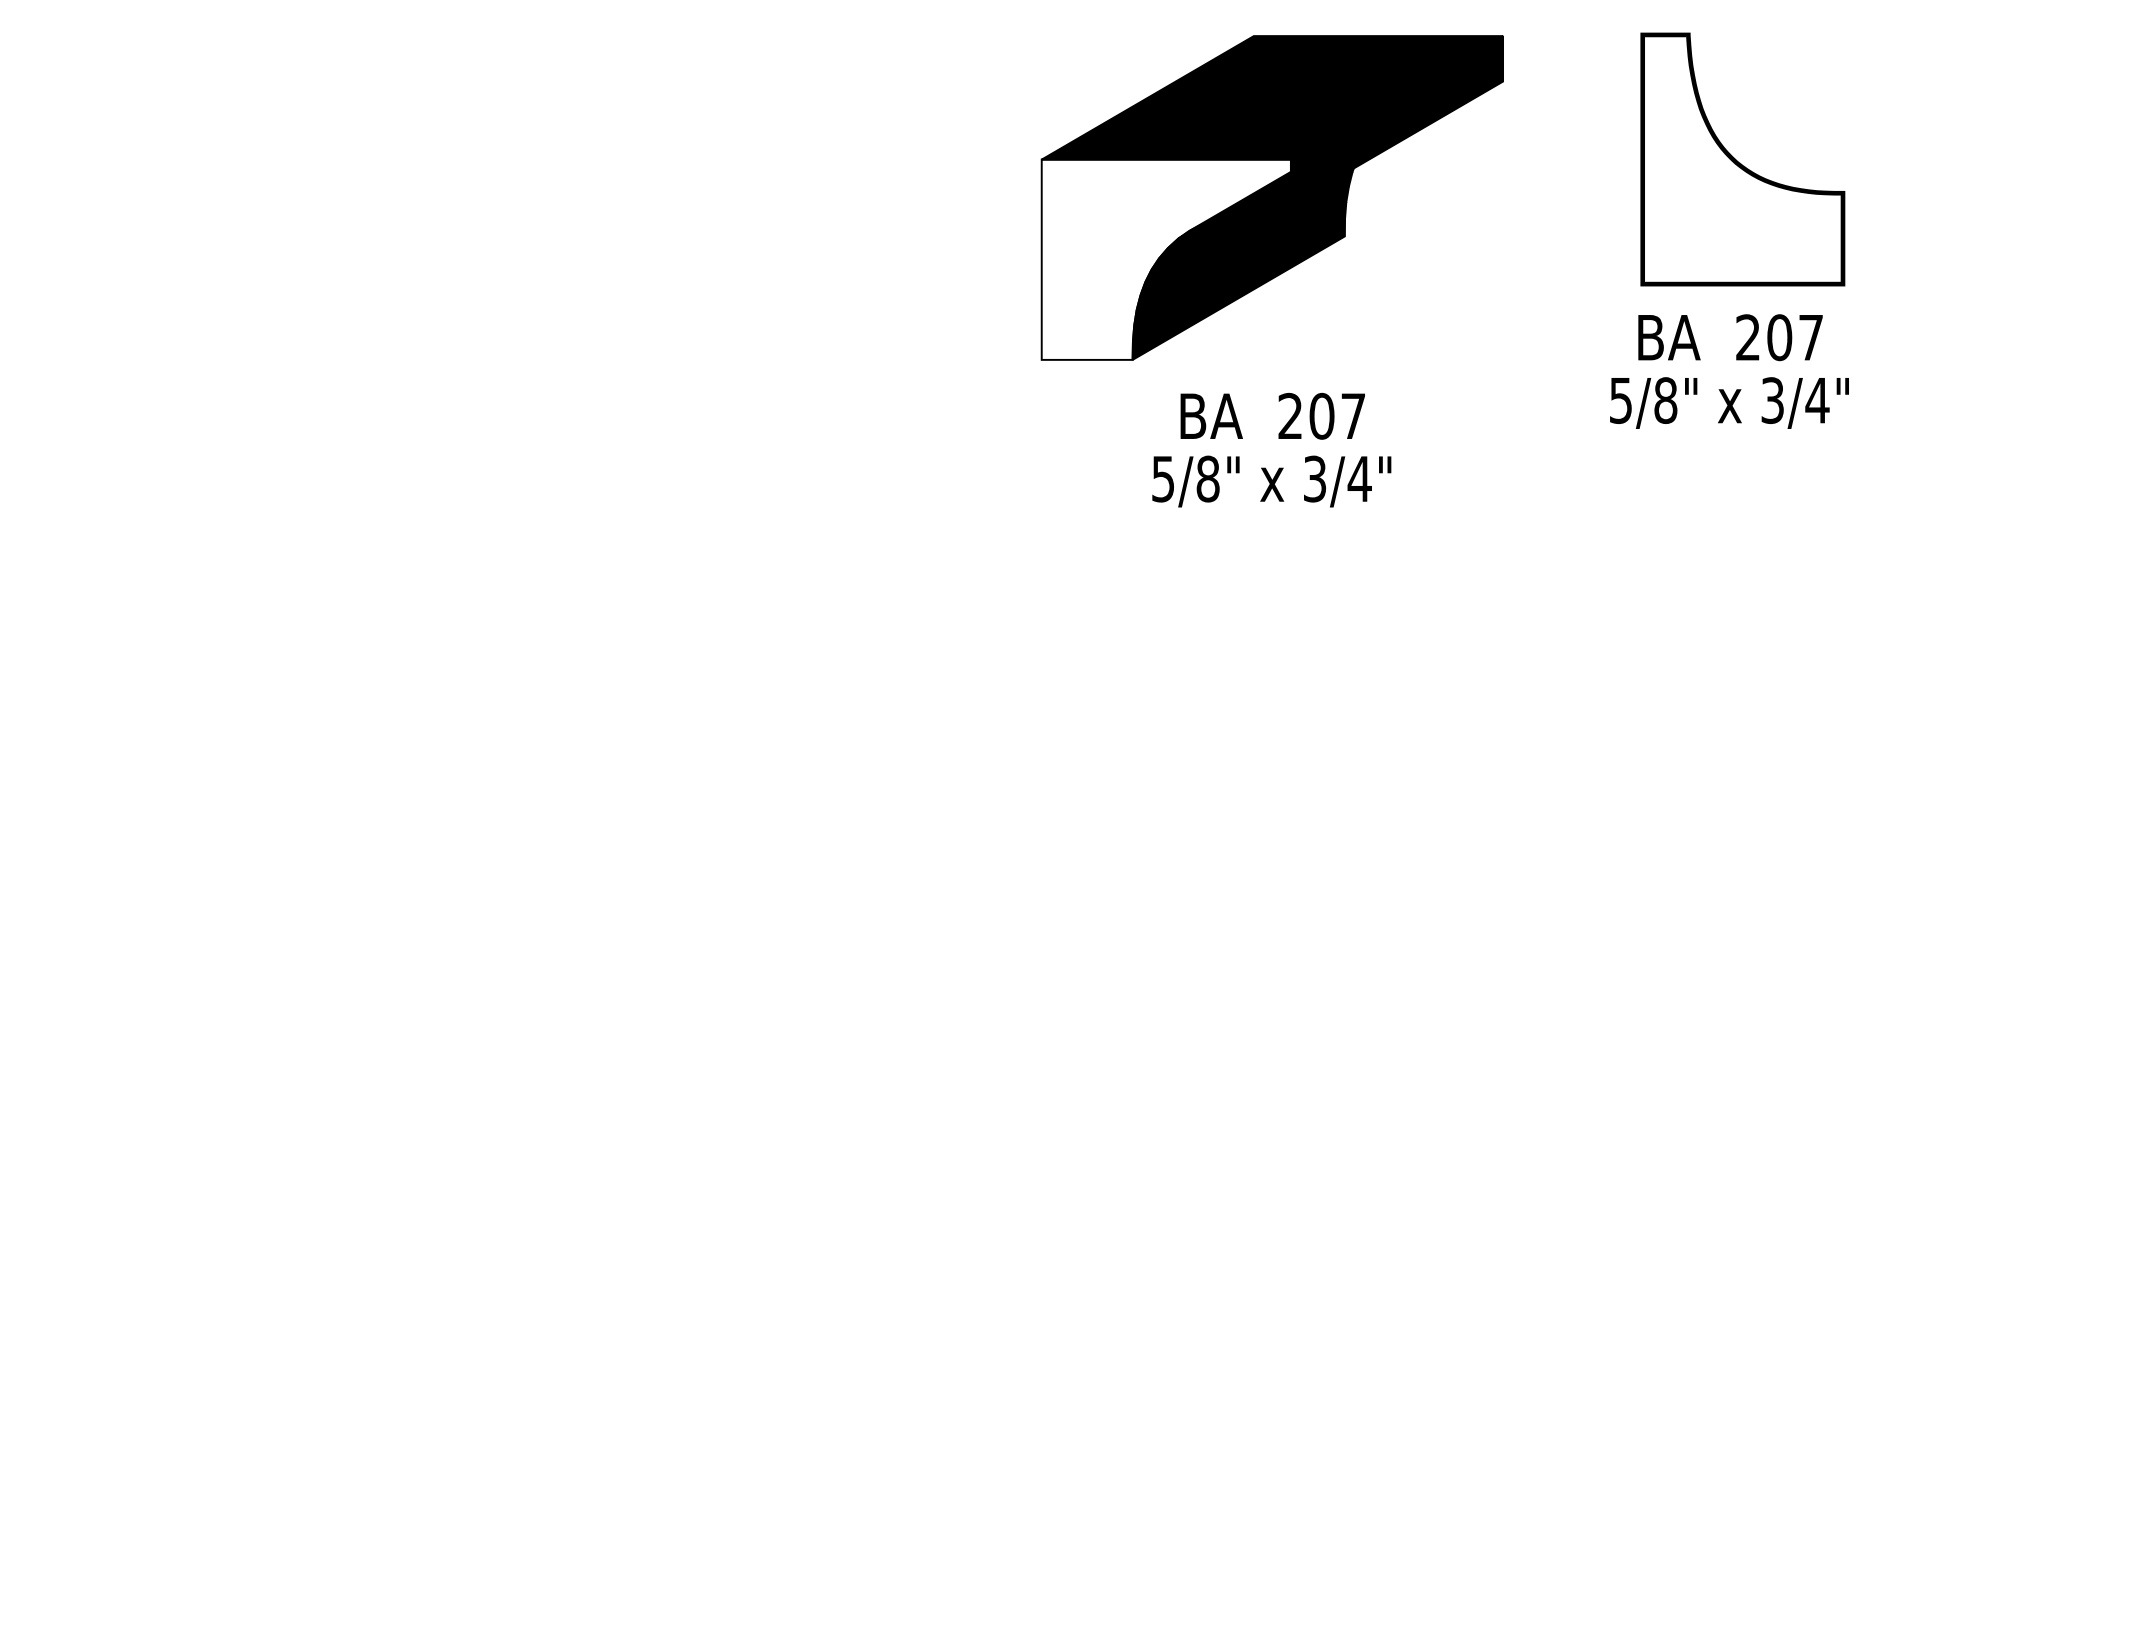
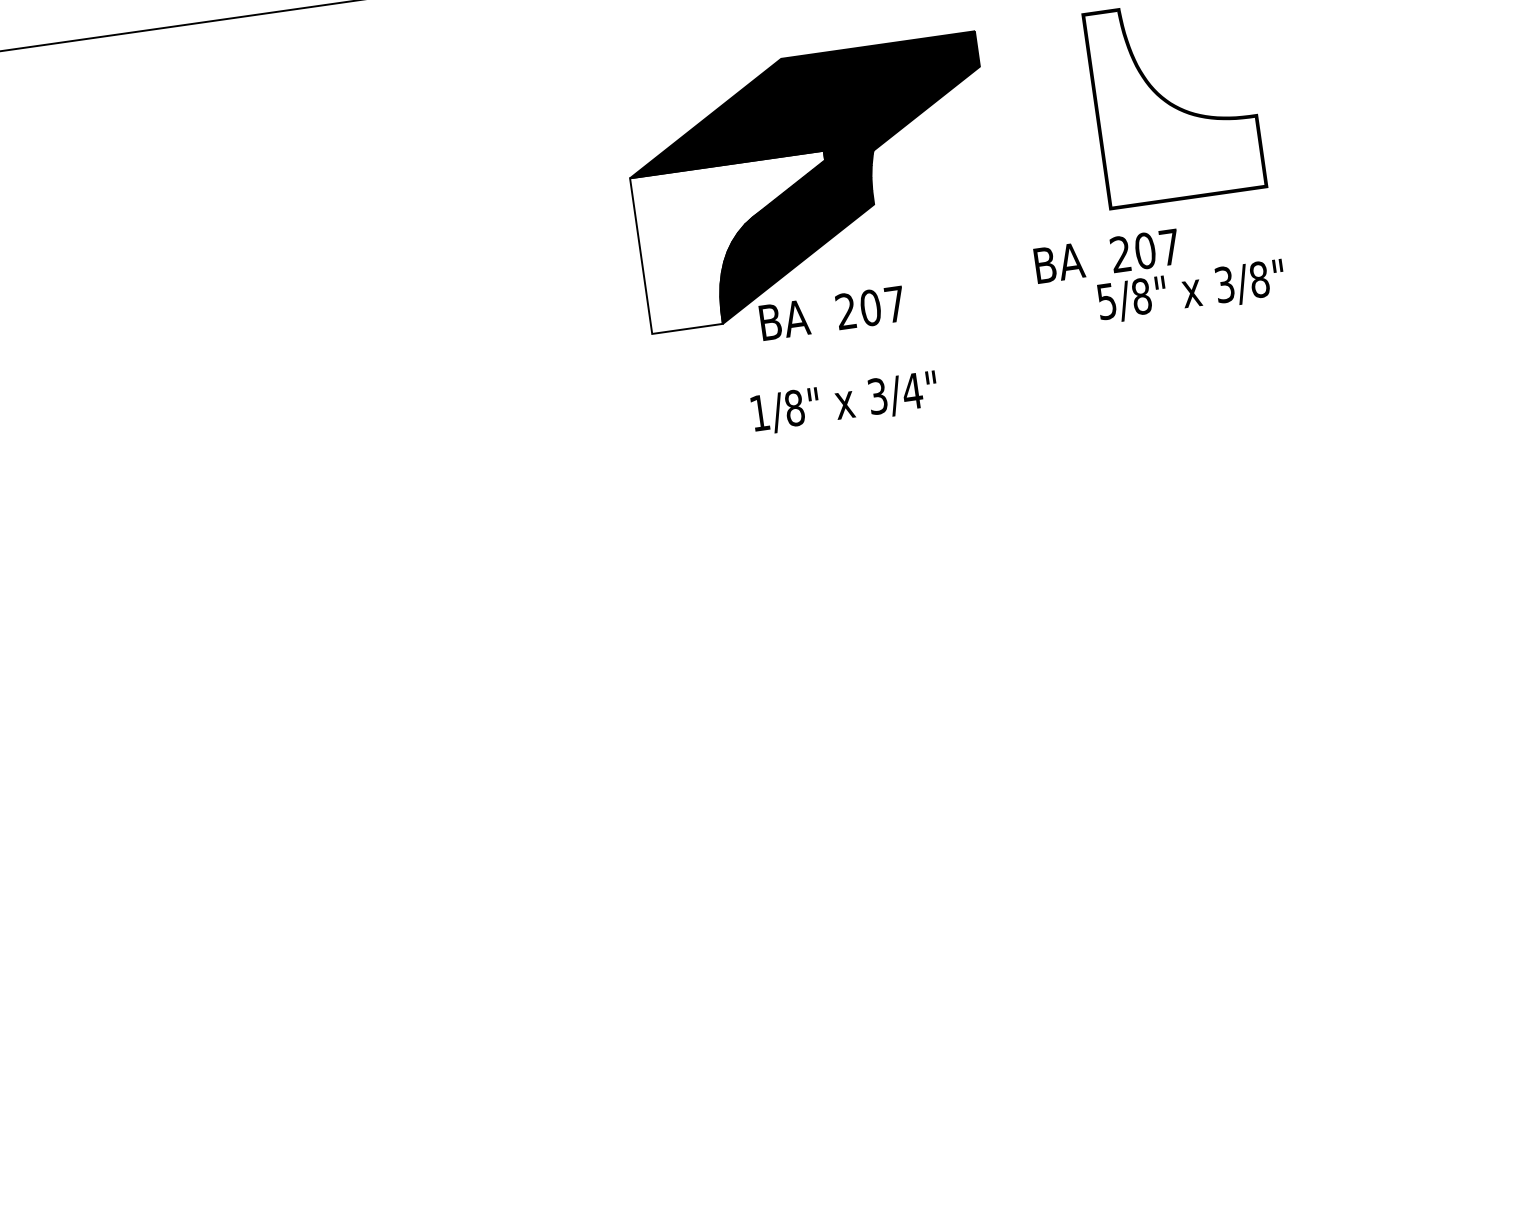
text: (1730, 337) -> (1107, 256), moved
text: (1817, 400) -> (1259, 279), 3/4" -> 3/8"
text: (1272, 415) -> (832, 312), moved
text: (1162, 479) -> (759, 413), 5/8" -> 1/8"

